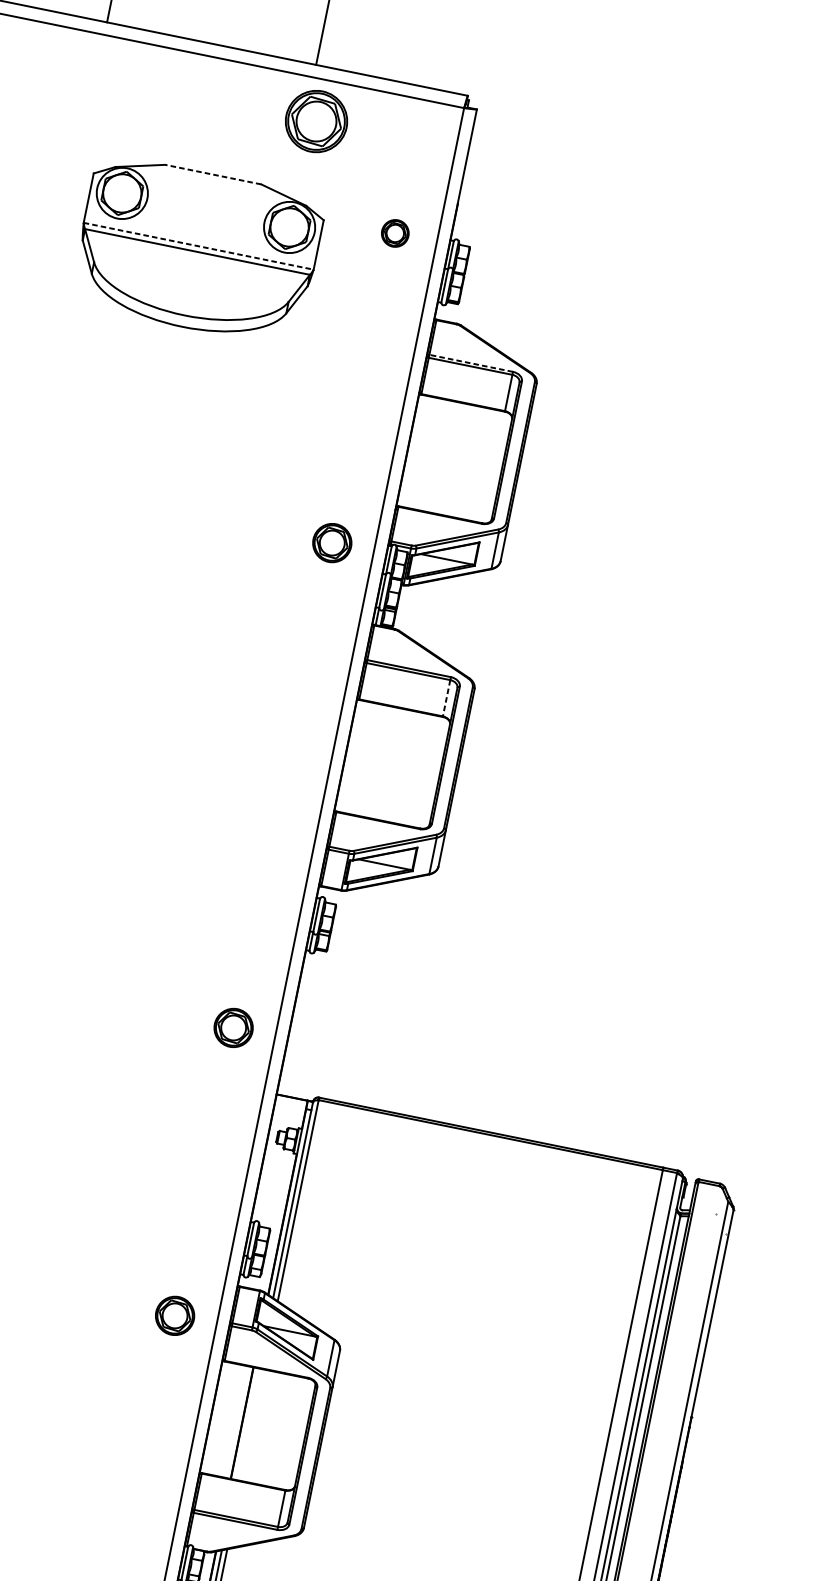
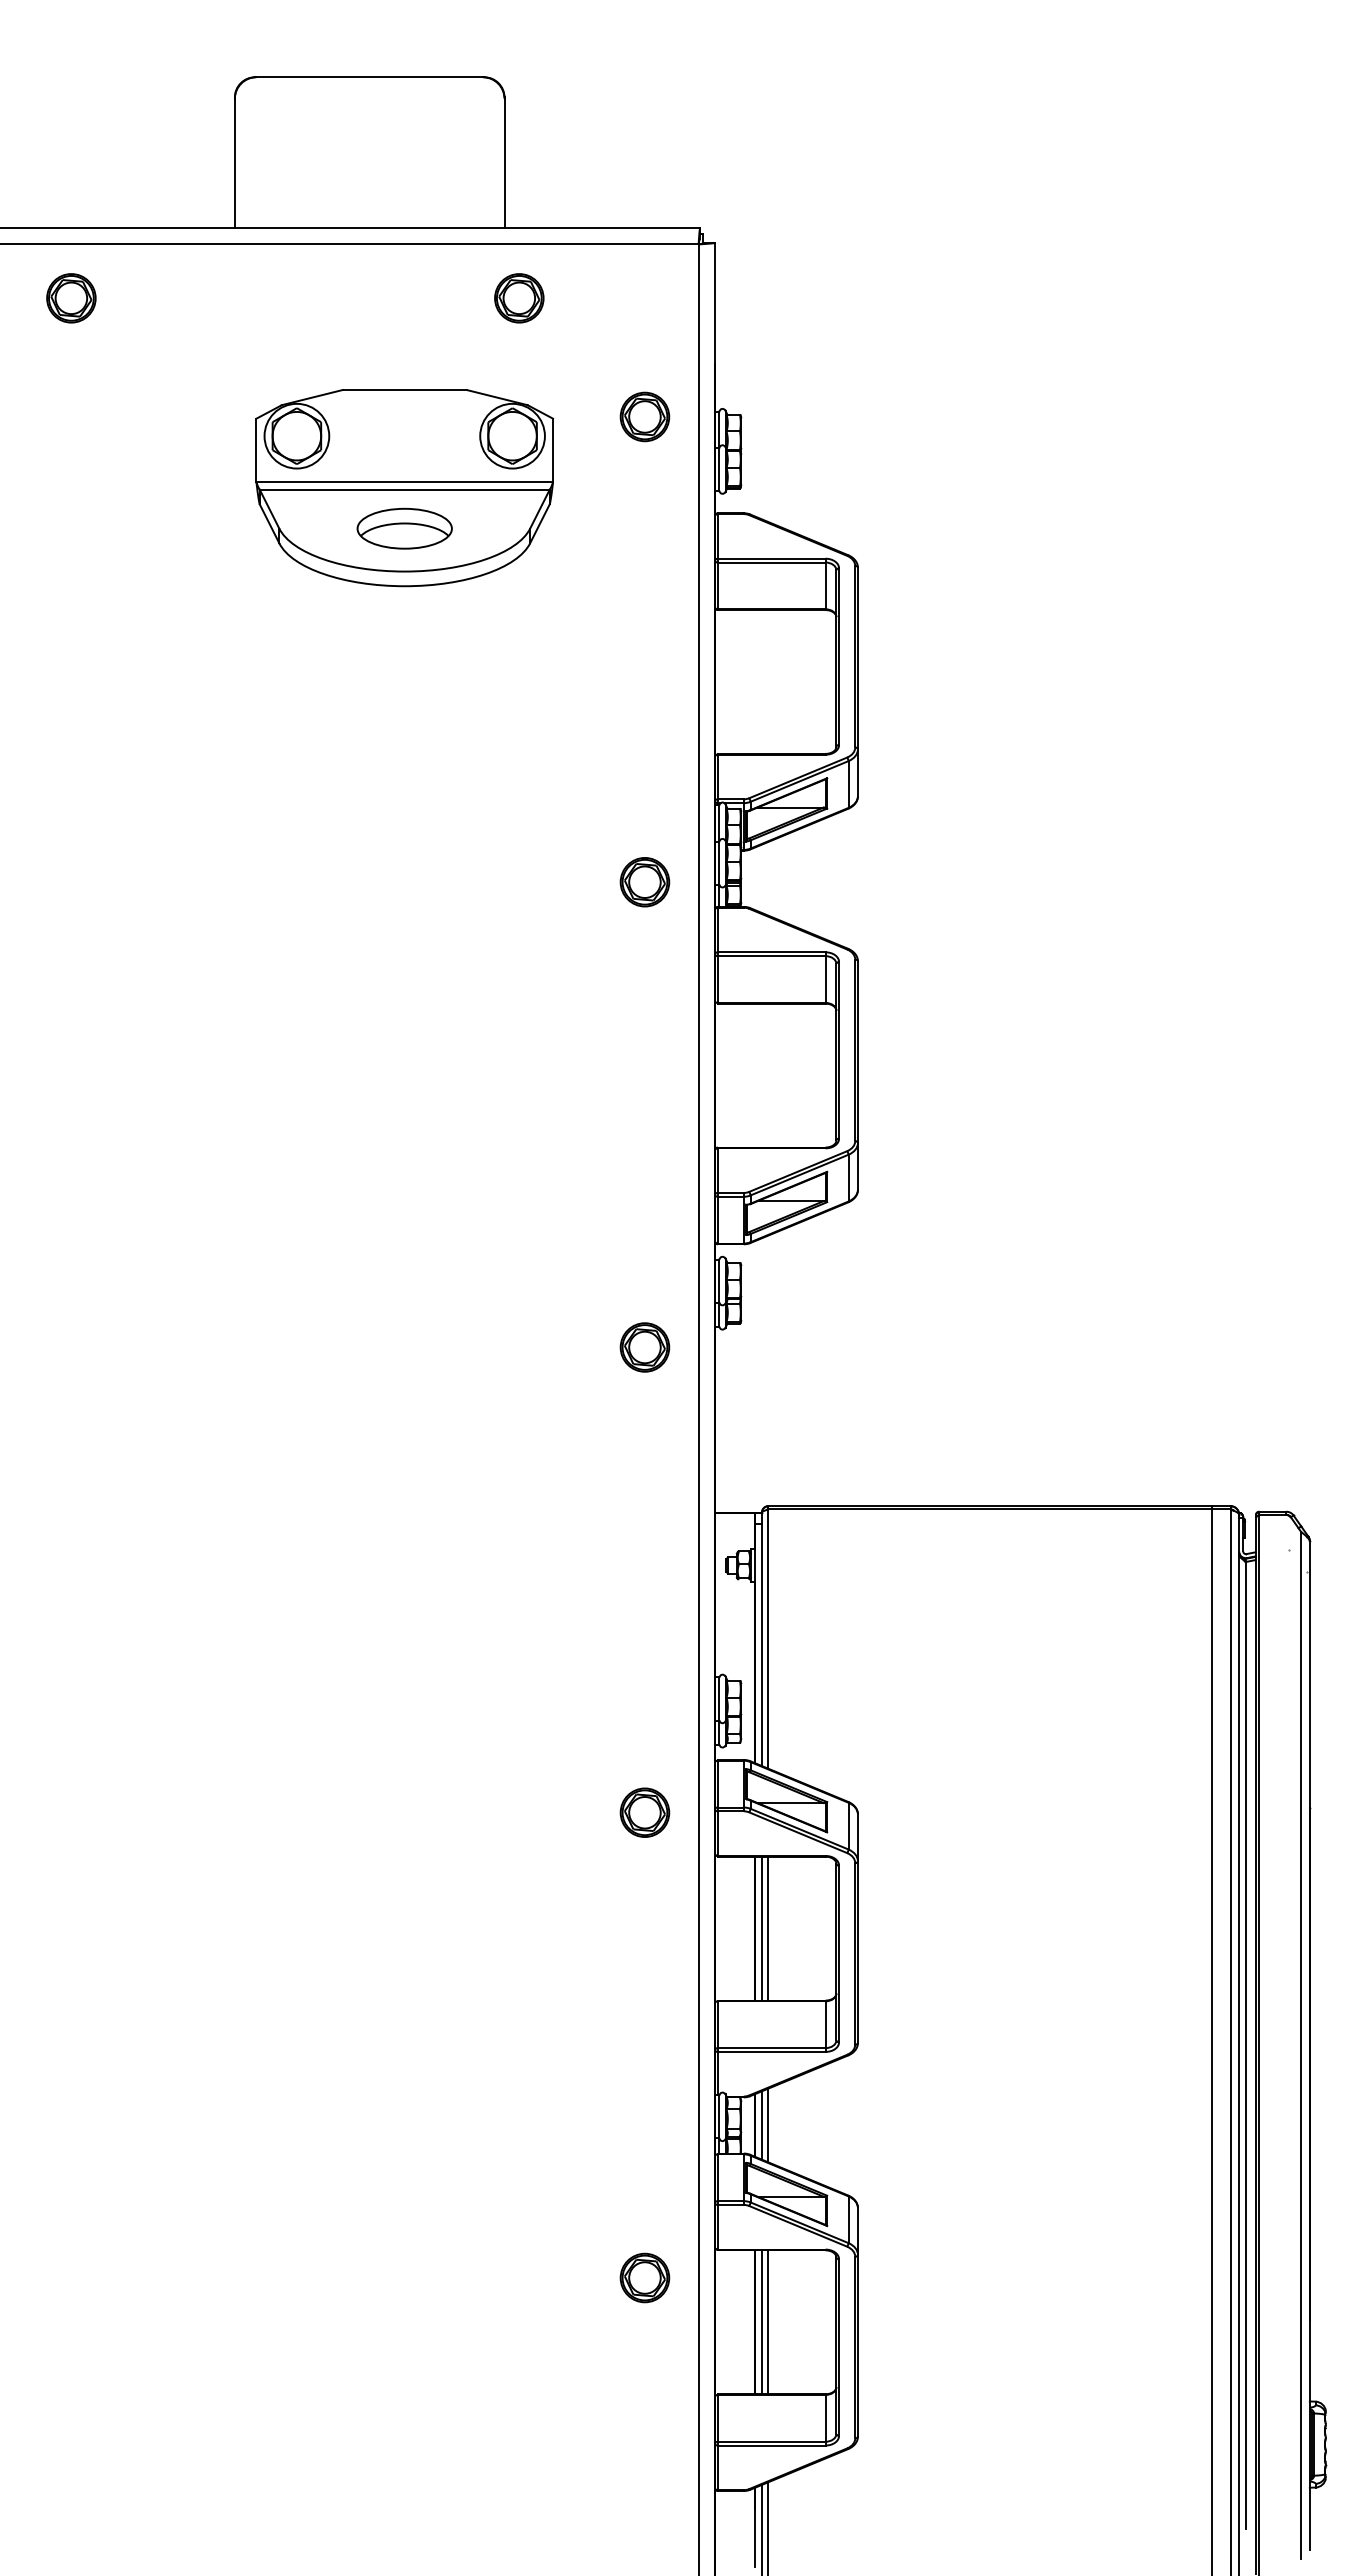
part: (316, 121) -> (519, 298), size x0.62
line: (212, 174) -> (404, 390), dashed -> solid
part: (395, 233) -> (644, 416), size x1.43
line: (199, 246) -> (405, 482), dashed -> solid
part: (191, 282) -> (404, 528), added
line: (471, 363) -> (771, 558), dashed -> solid
part: (331, 543) -> (644, 882), moved
line: (446, 698) -> (825, 980), dashed -> solid
part: (233, 1027) -> (644, 1347), moved
line: (247, 1424) -> (761, 1928), added
line: (252, 1425) -> (768, 1928), added

